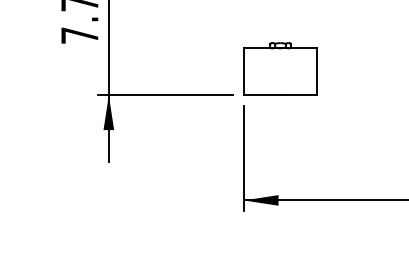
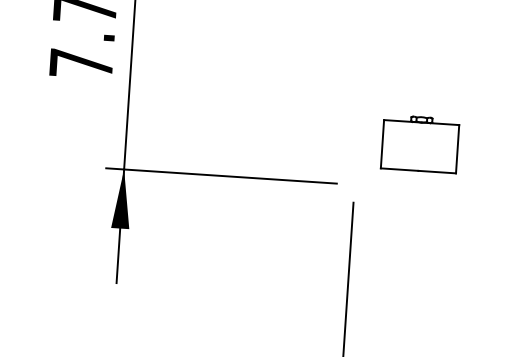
part: (280, 68) -> (420, 142), size x0.6

